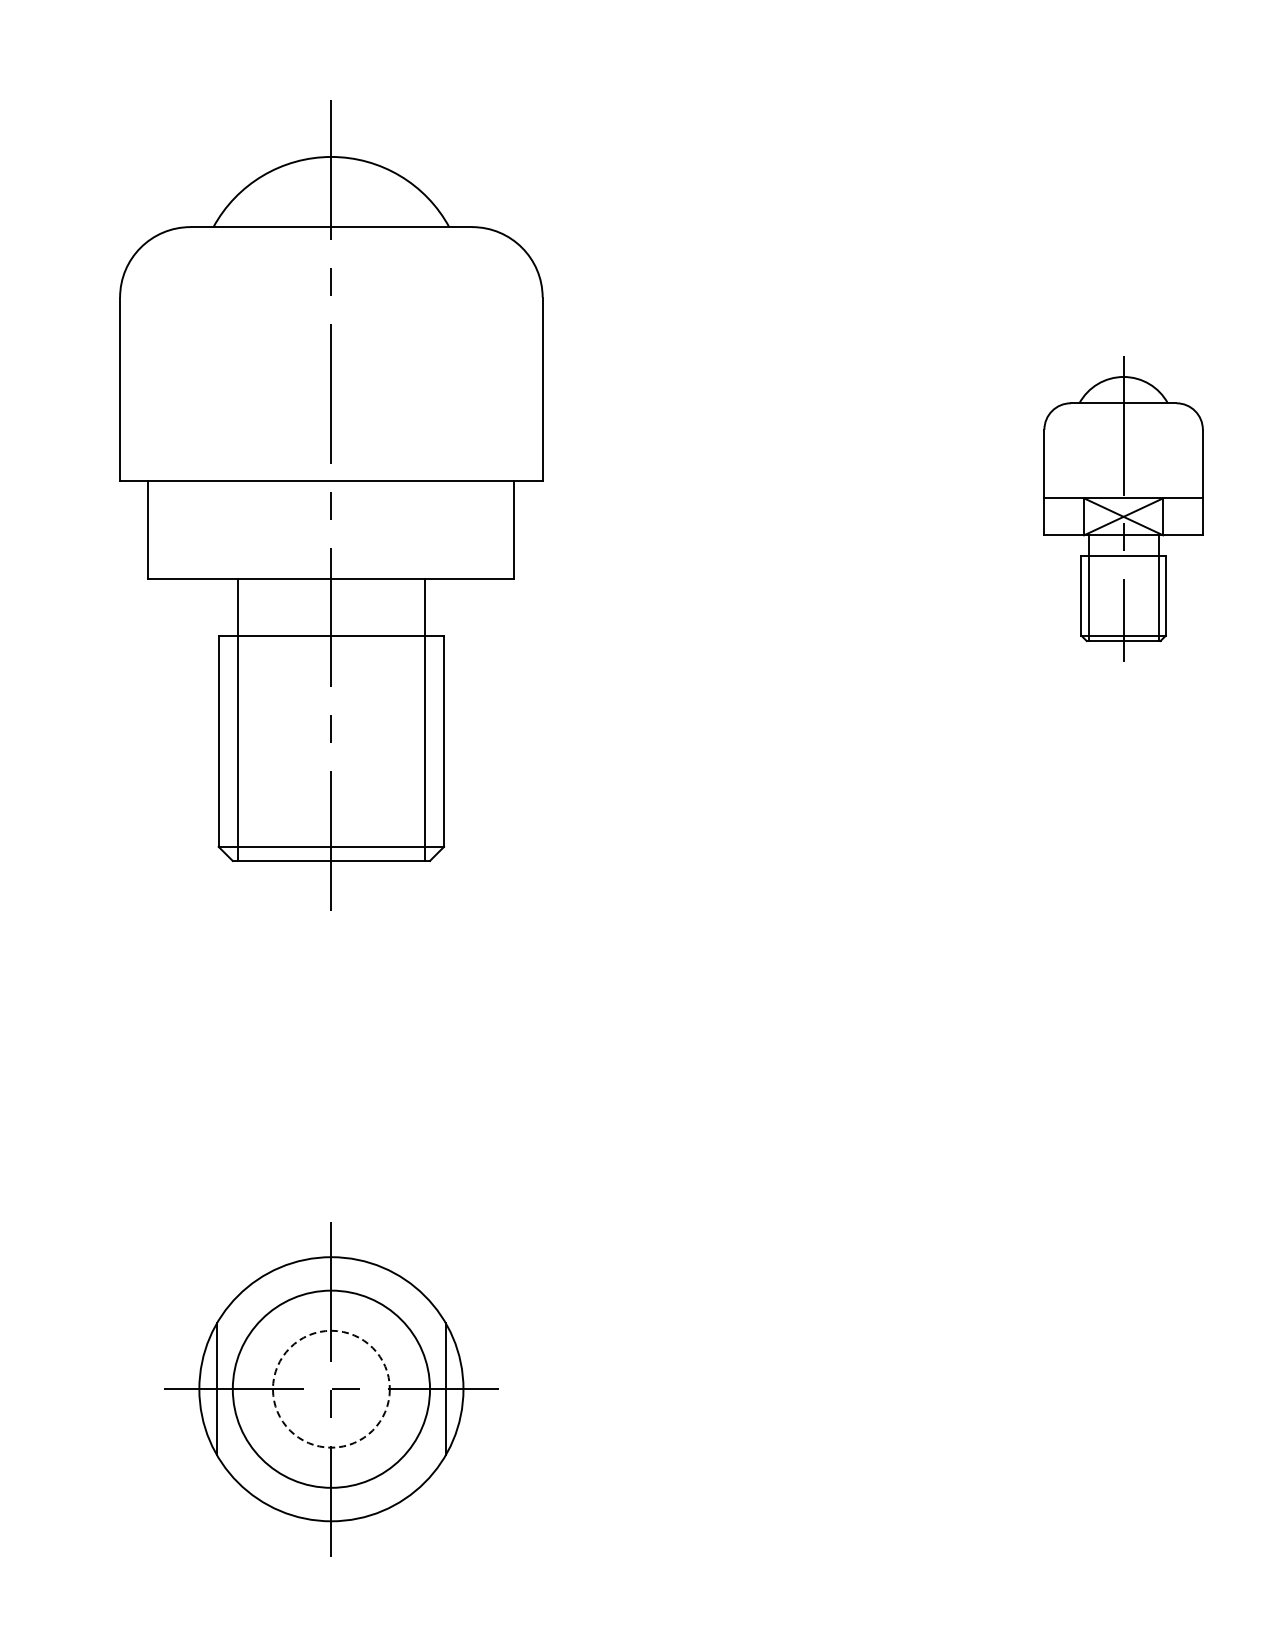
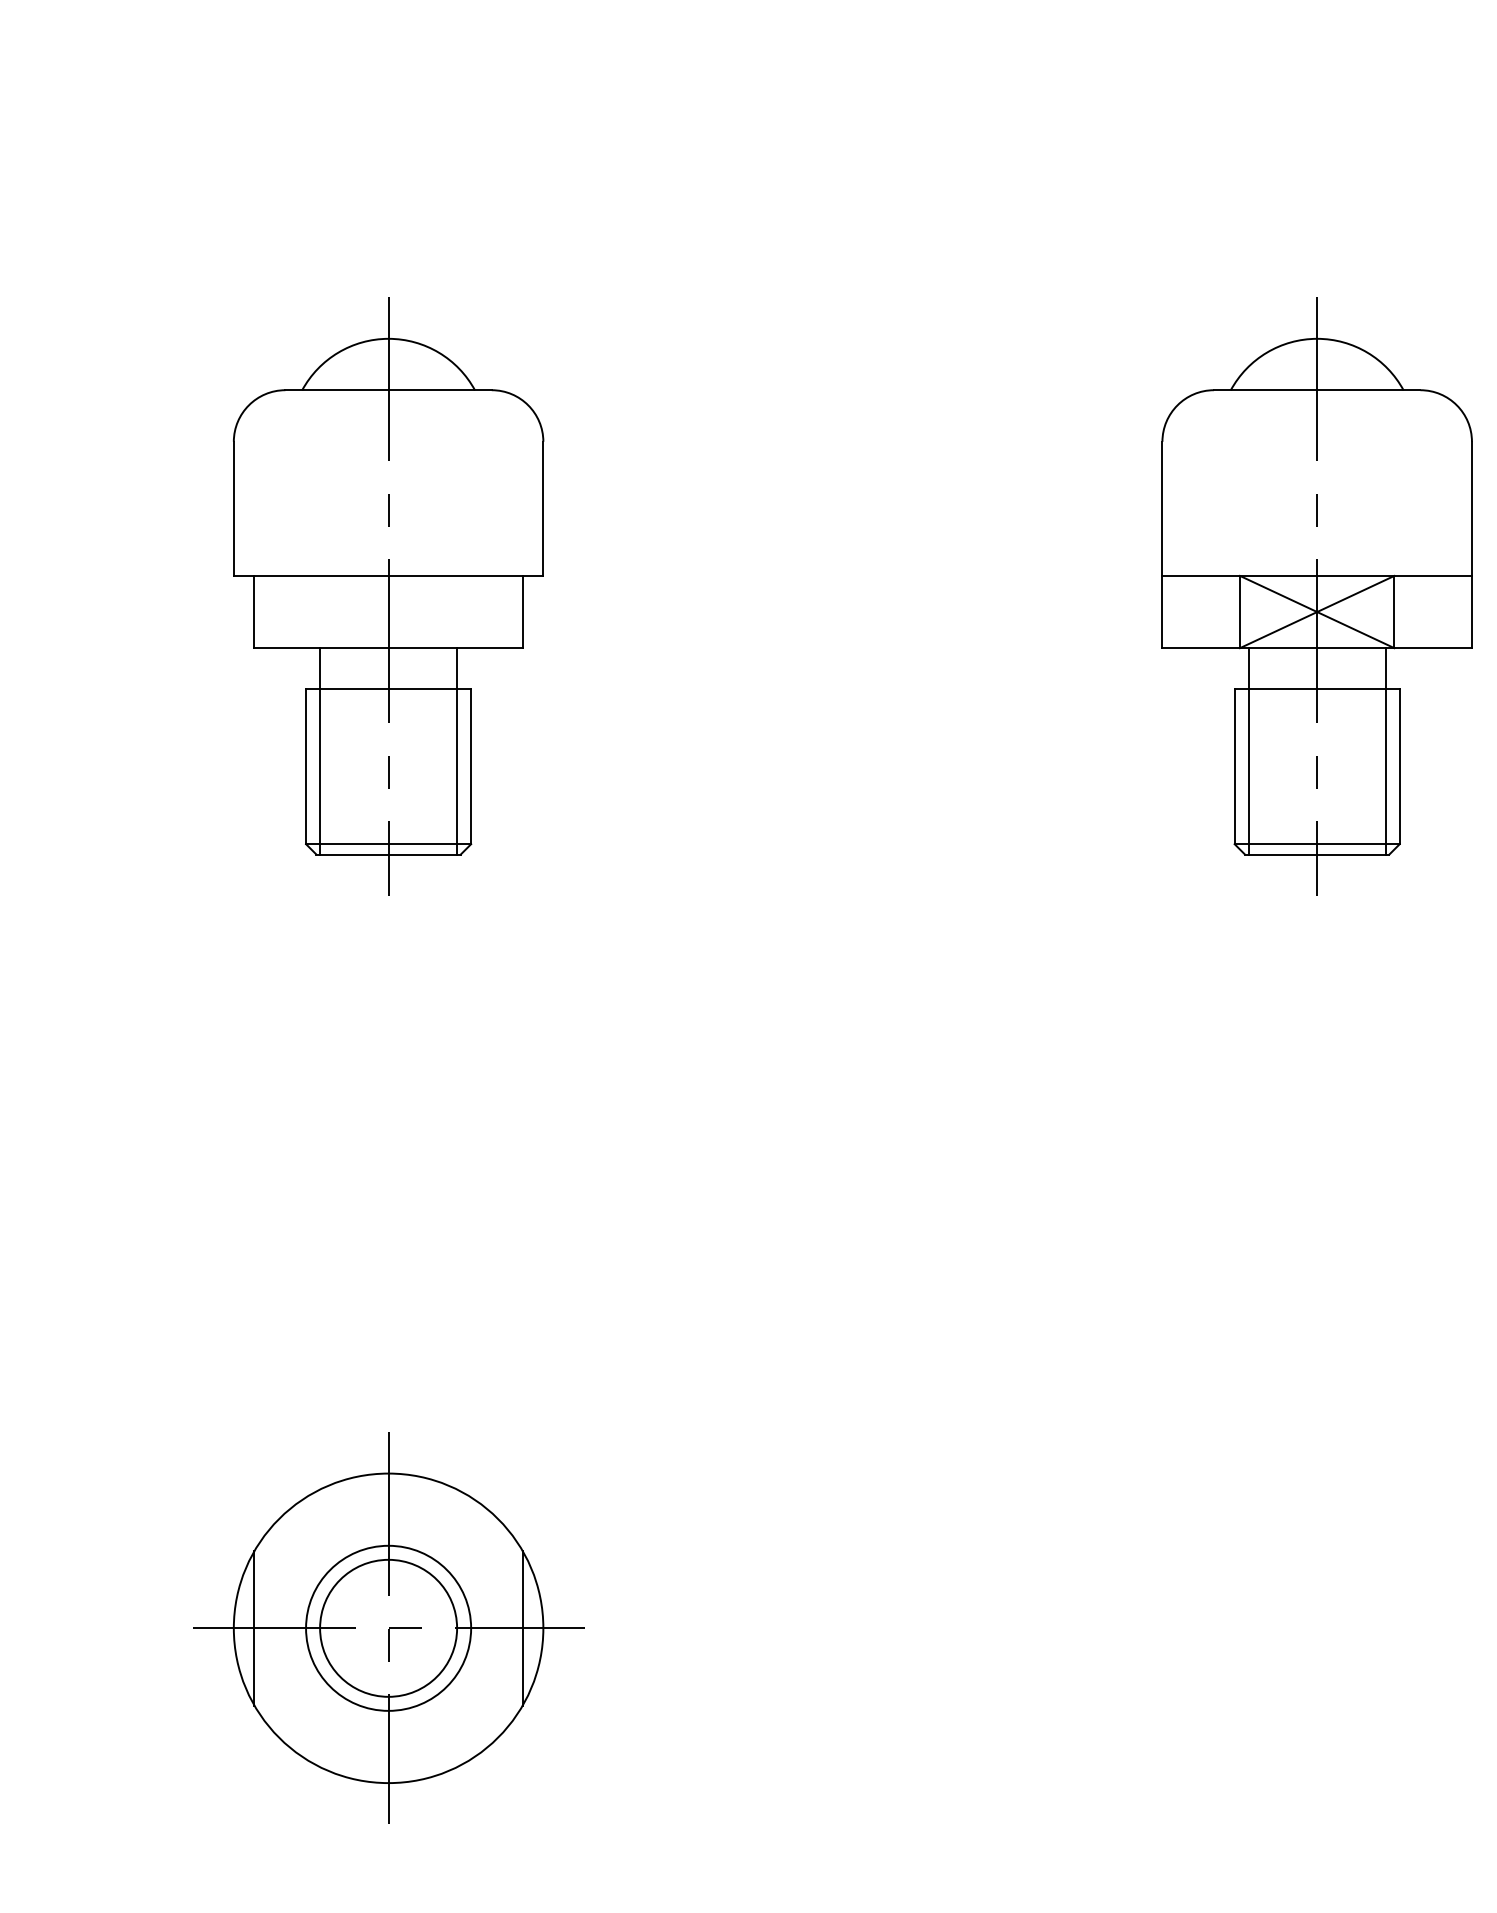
part: (331, 508) -> (388, 596), size x0.62
part: (1123, 508) -> (1316, 596), size x1.67
circle: (330, 1388) -> (387, 1627), dashed -> solid
circle: (330, 1388) -> (387, 1627), size x0.71

